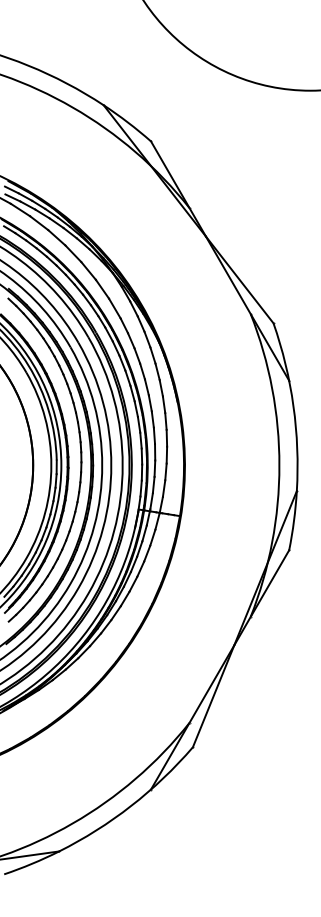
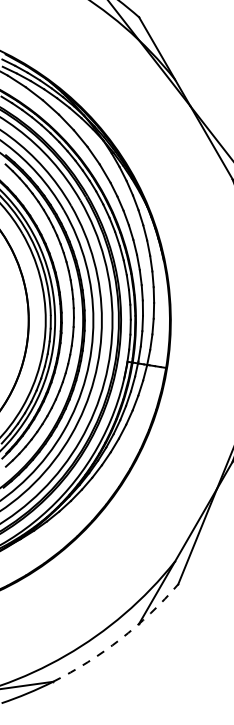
arc: (131, 806) -> (120, 639), solid -> dashed

